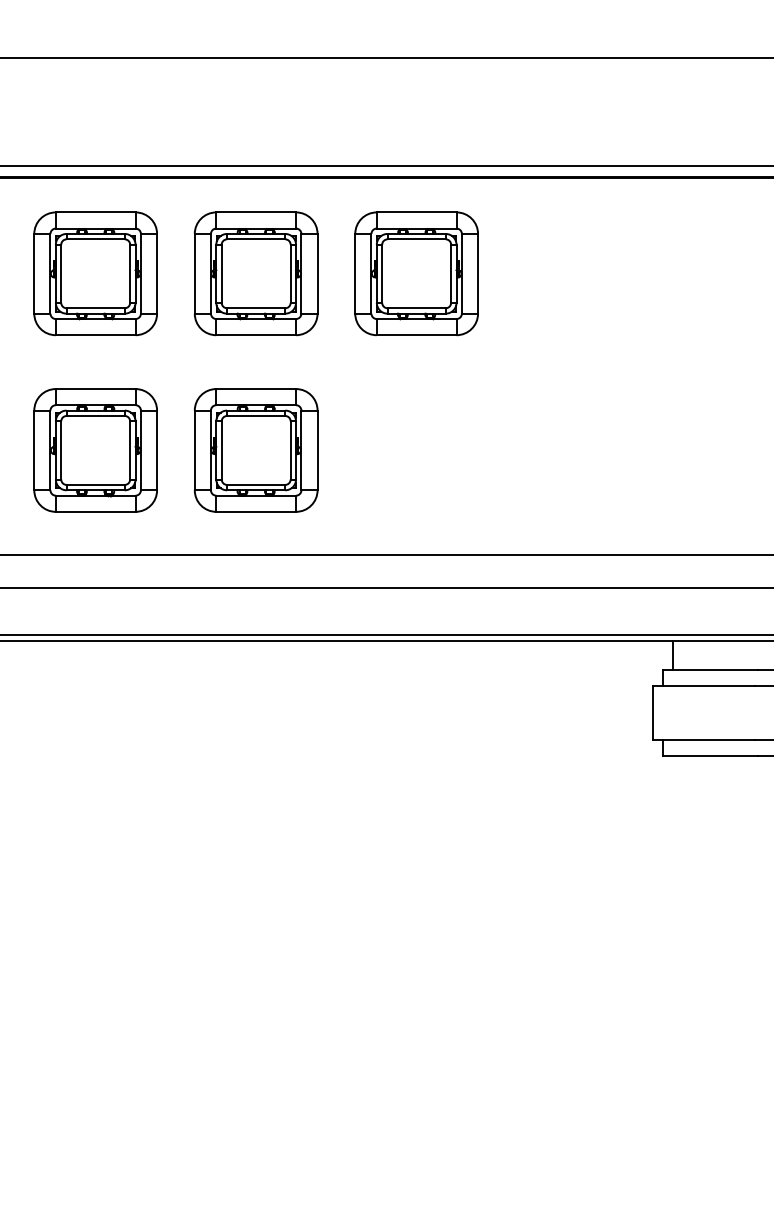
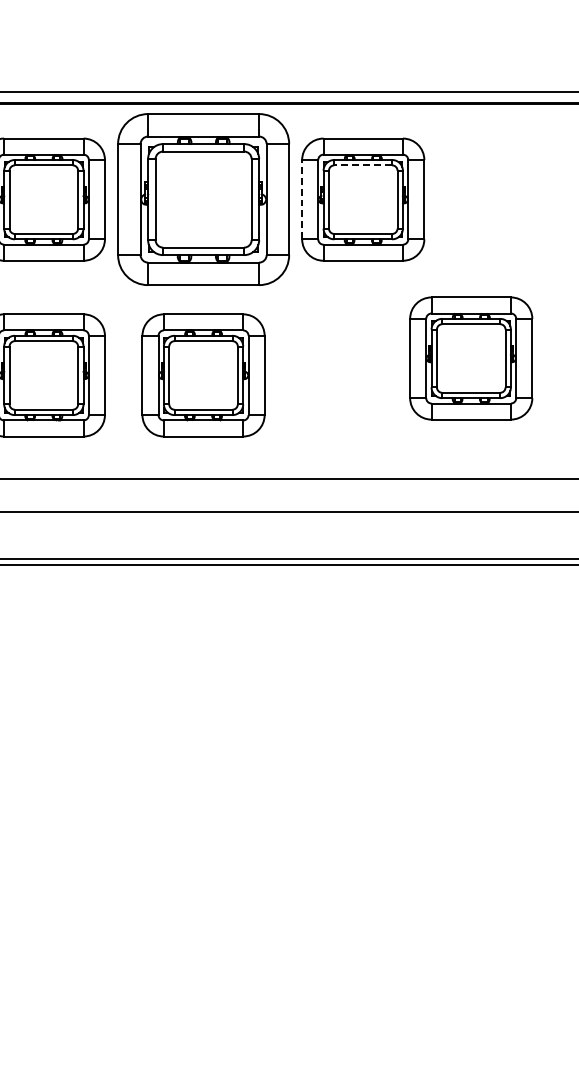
line: (416, 239) -> (363, 165), solid -> dashed
part: (255, 273) -> (202, 199), size x1.4
line: (355, 273) -> (302, 199), solid -> dashed
part: (524, 433) -> (470, 358), added

